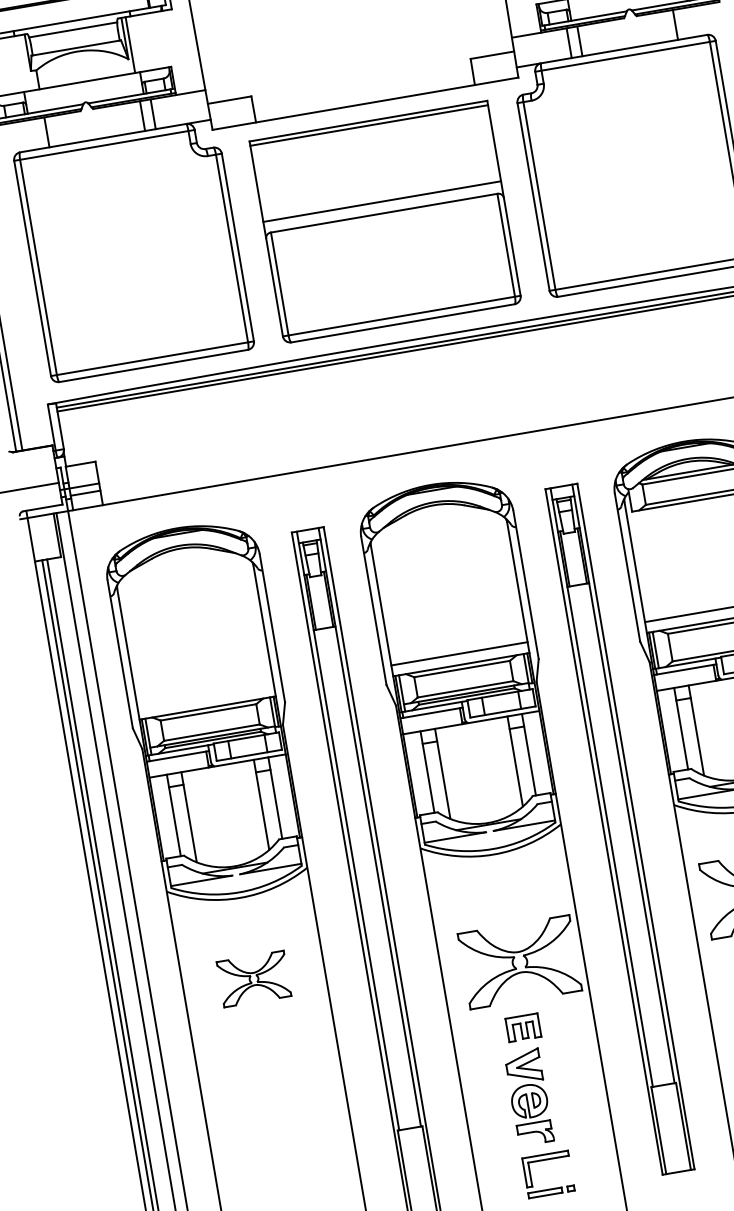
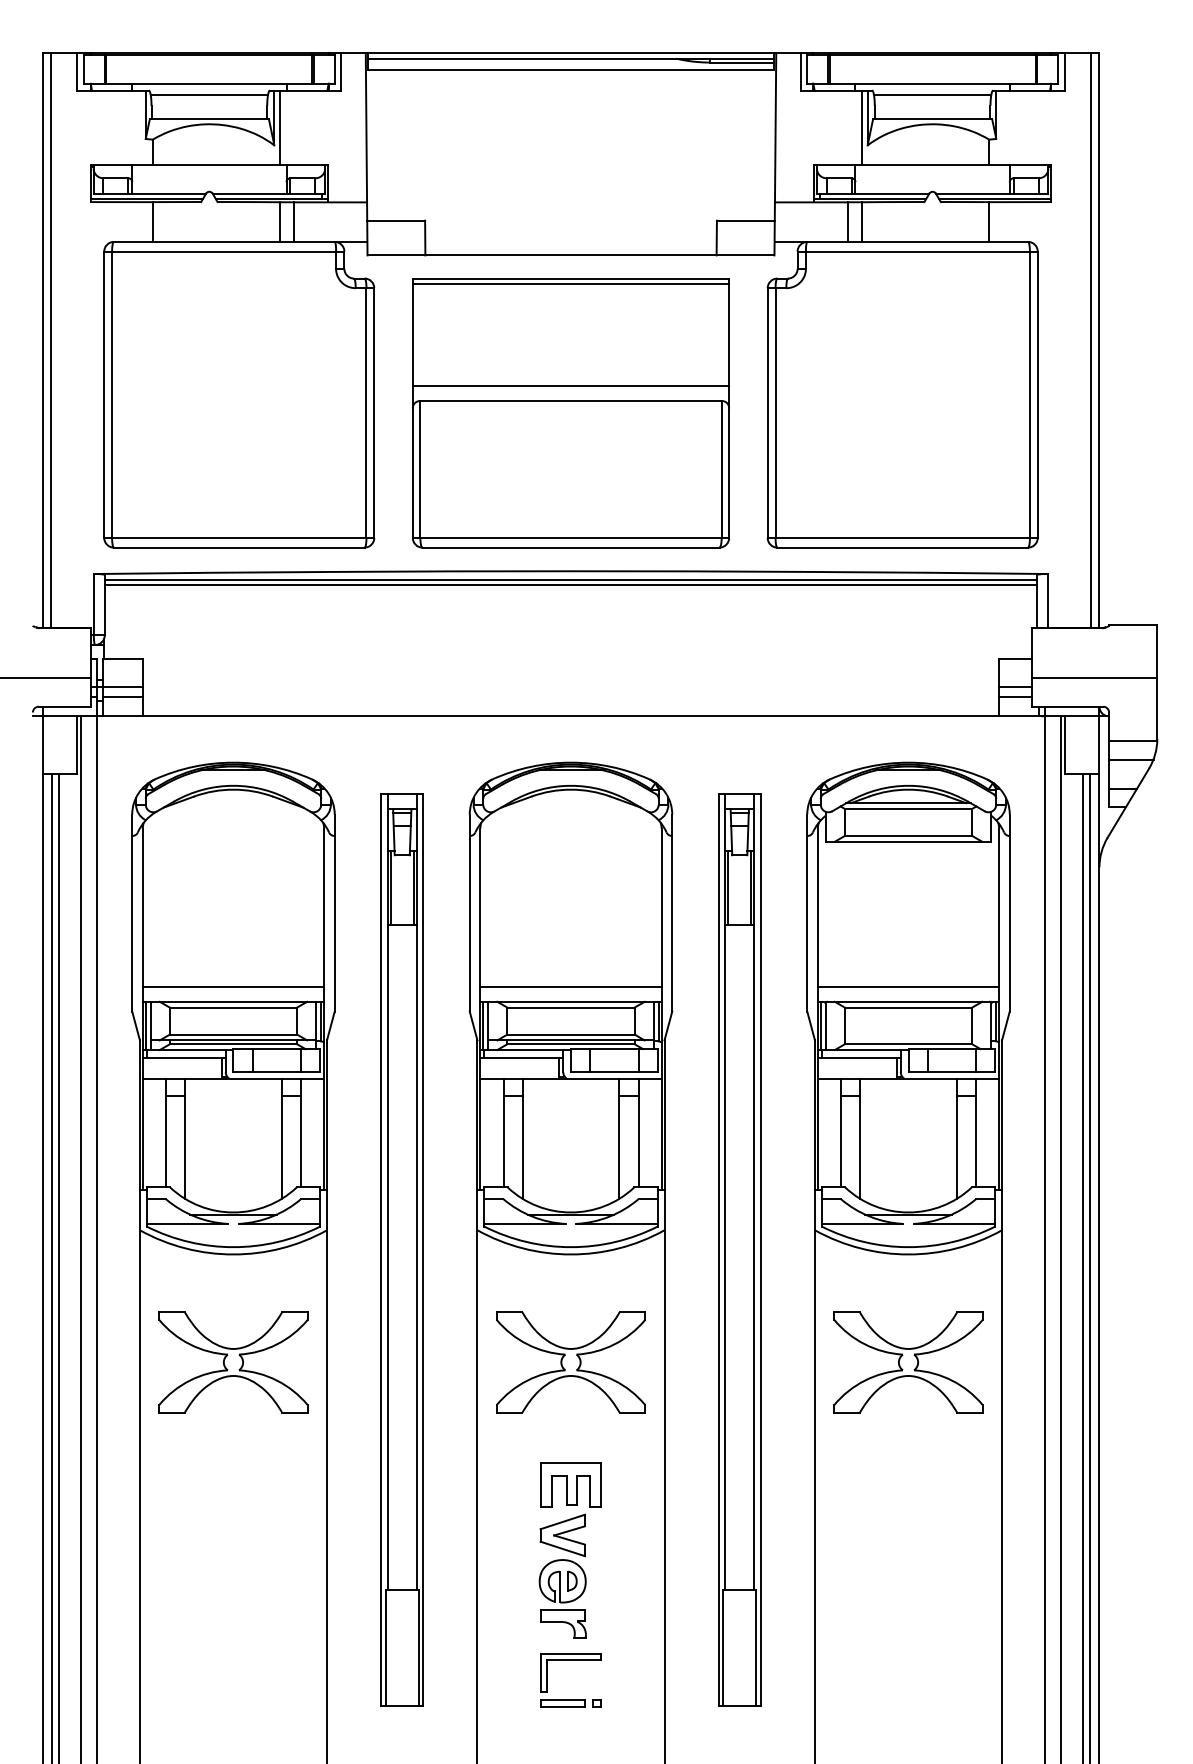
line: (205, 697) -> (233, 987), added
part: (519, 962) -> (570, 1362), moved
part: (254, 979) -> (233, 1362), size x1.67
part: (522, 1027) -> (570, 1484), size x1.43

